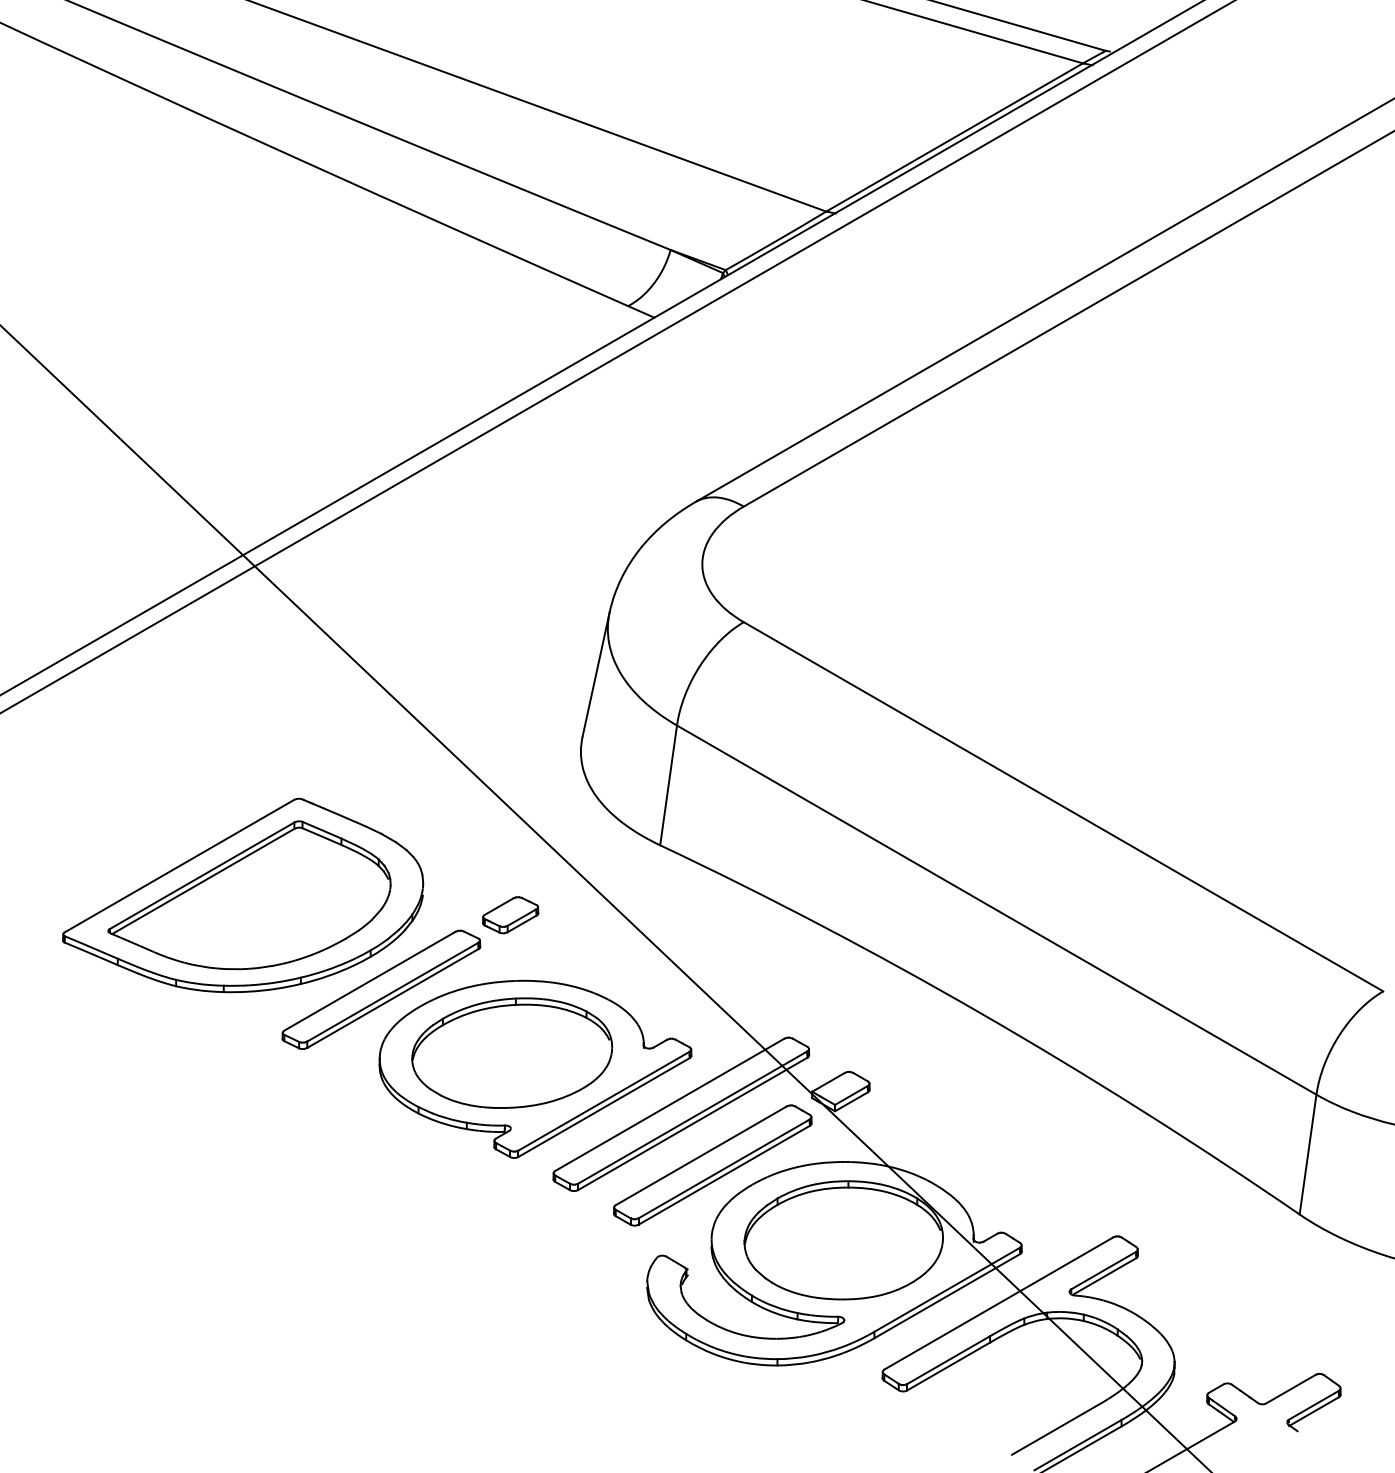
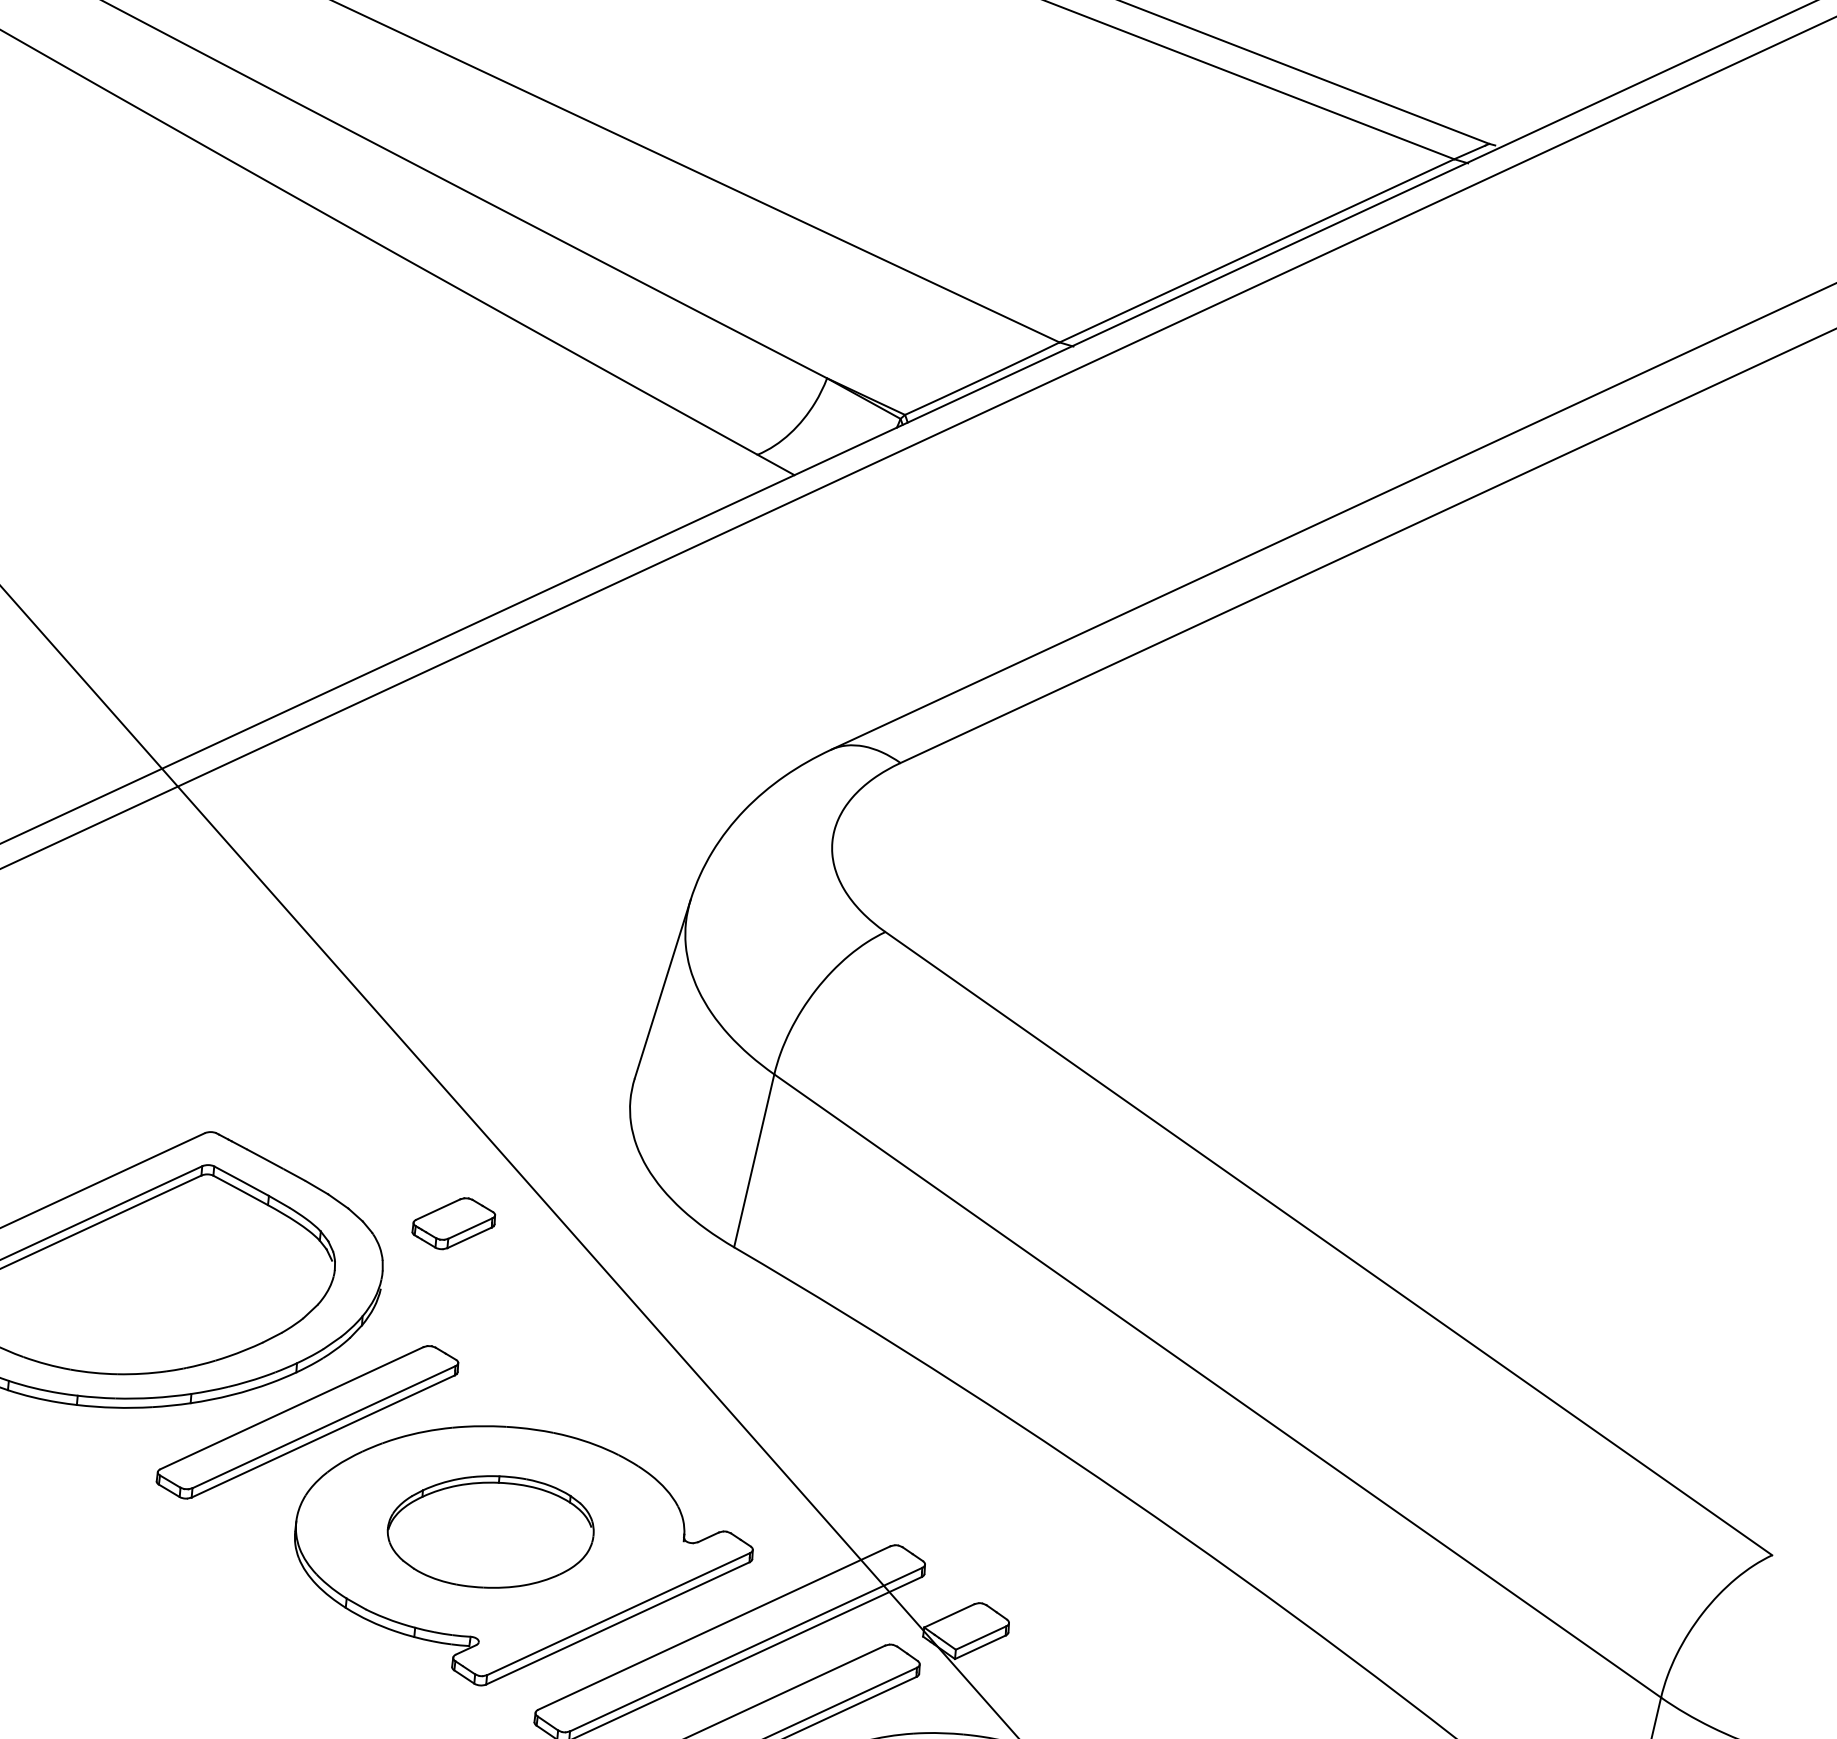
part: (510, 915) -> (453, 1224), moved
part: (512, 1052) -> (491, 1530), size x0.7

